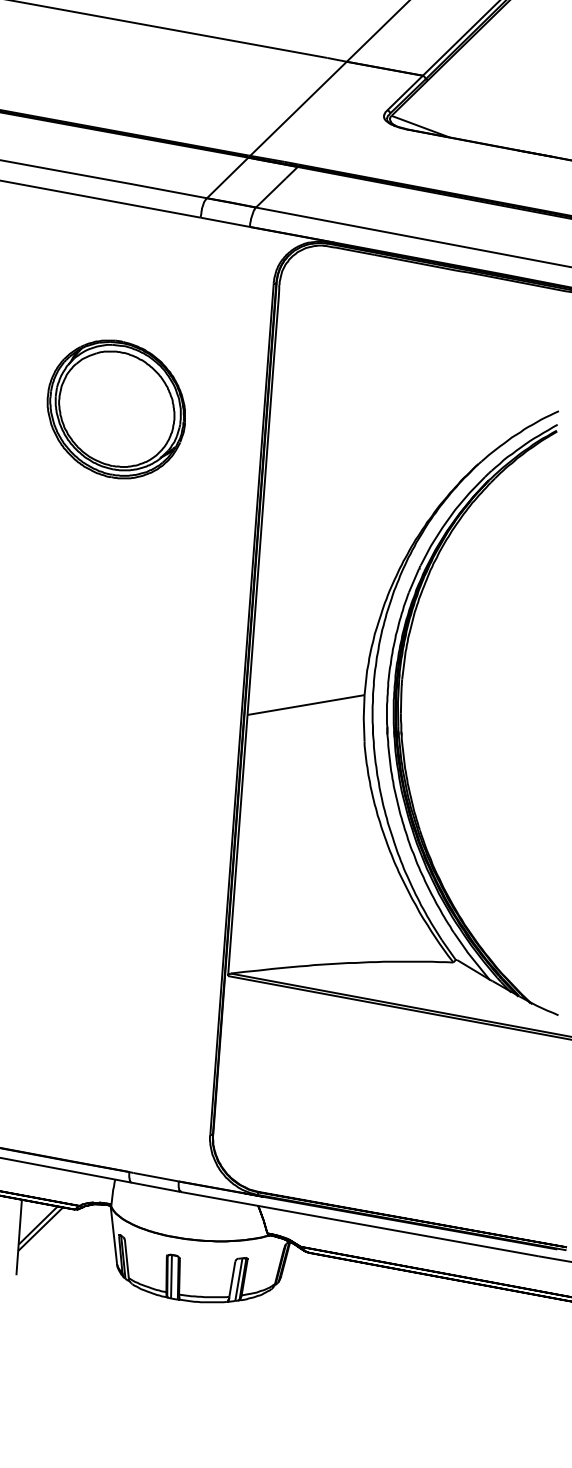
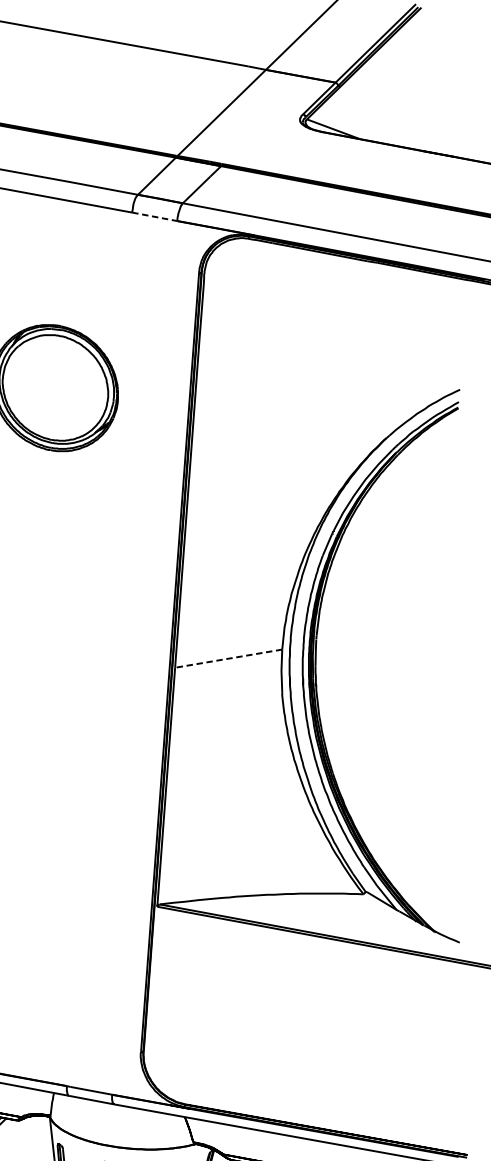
line: (225, 222) -> (154, 216), solid -> dashed
line: (305, 705) -> (228, 659), solid -> dashed

